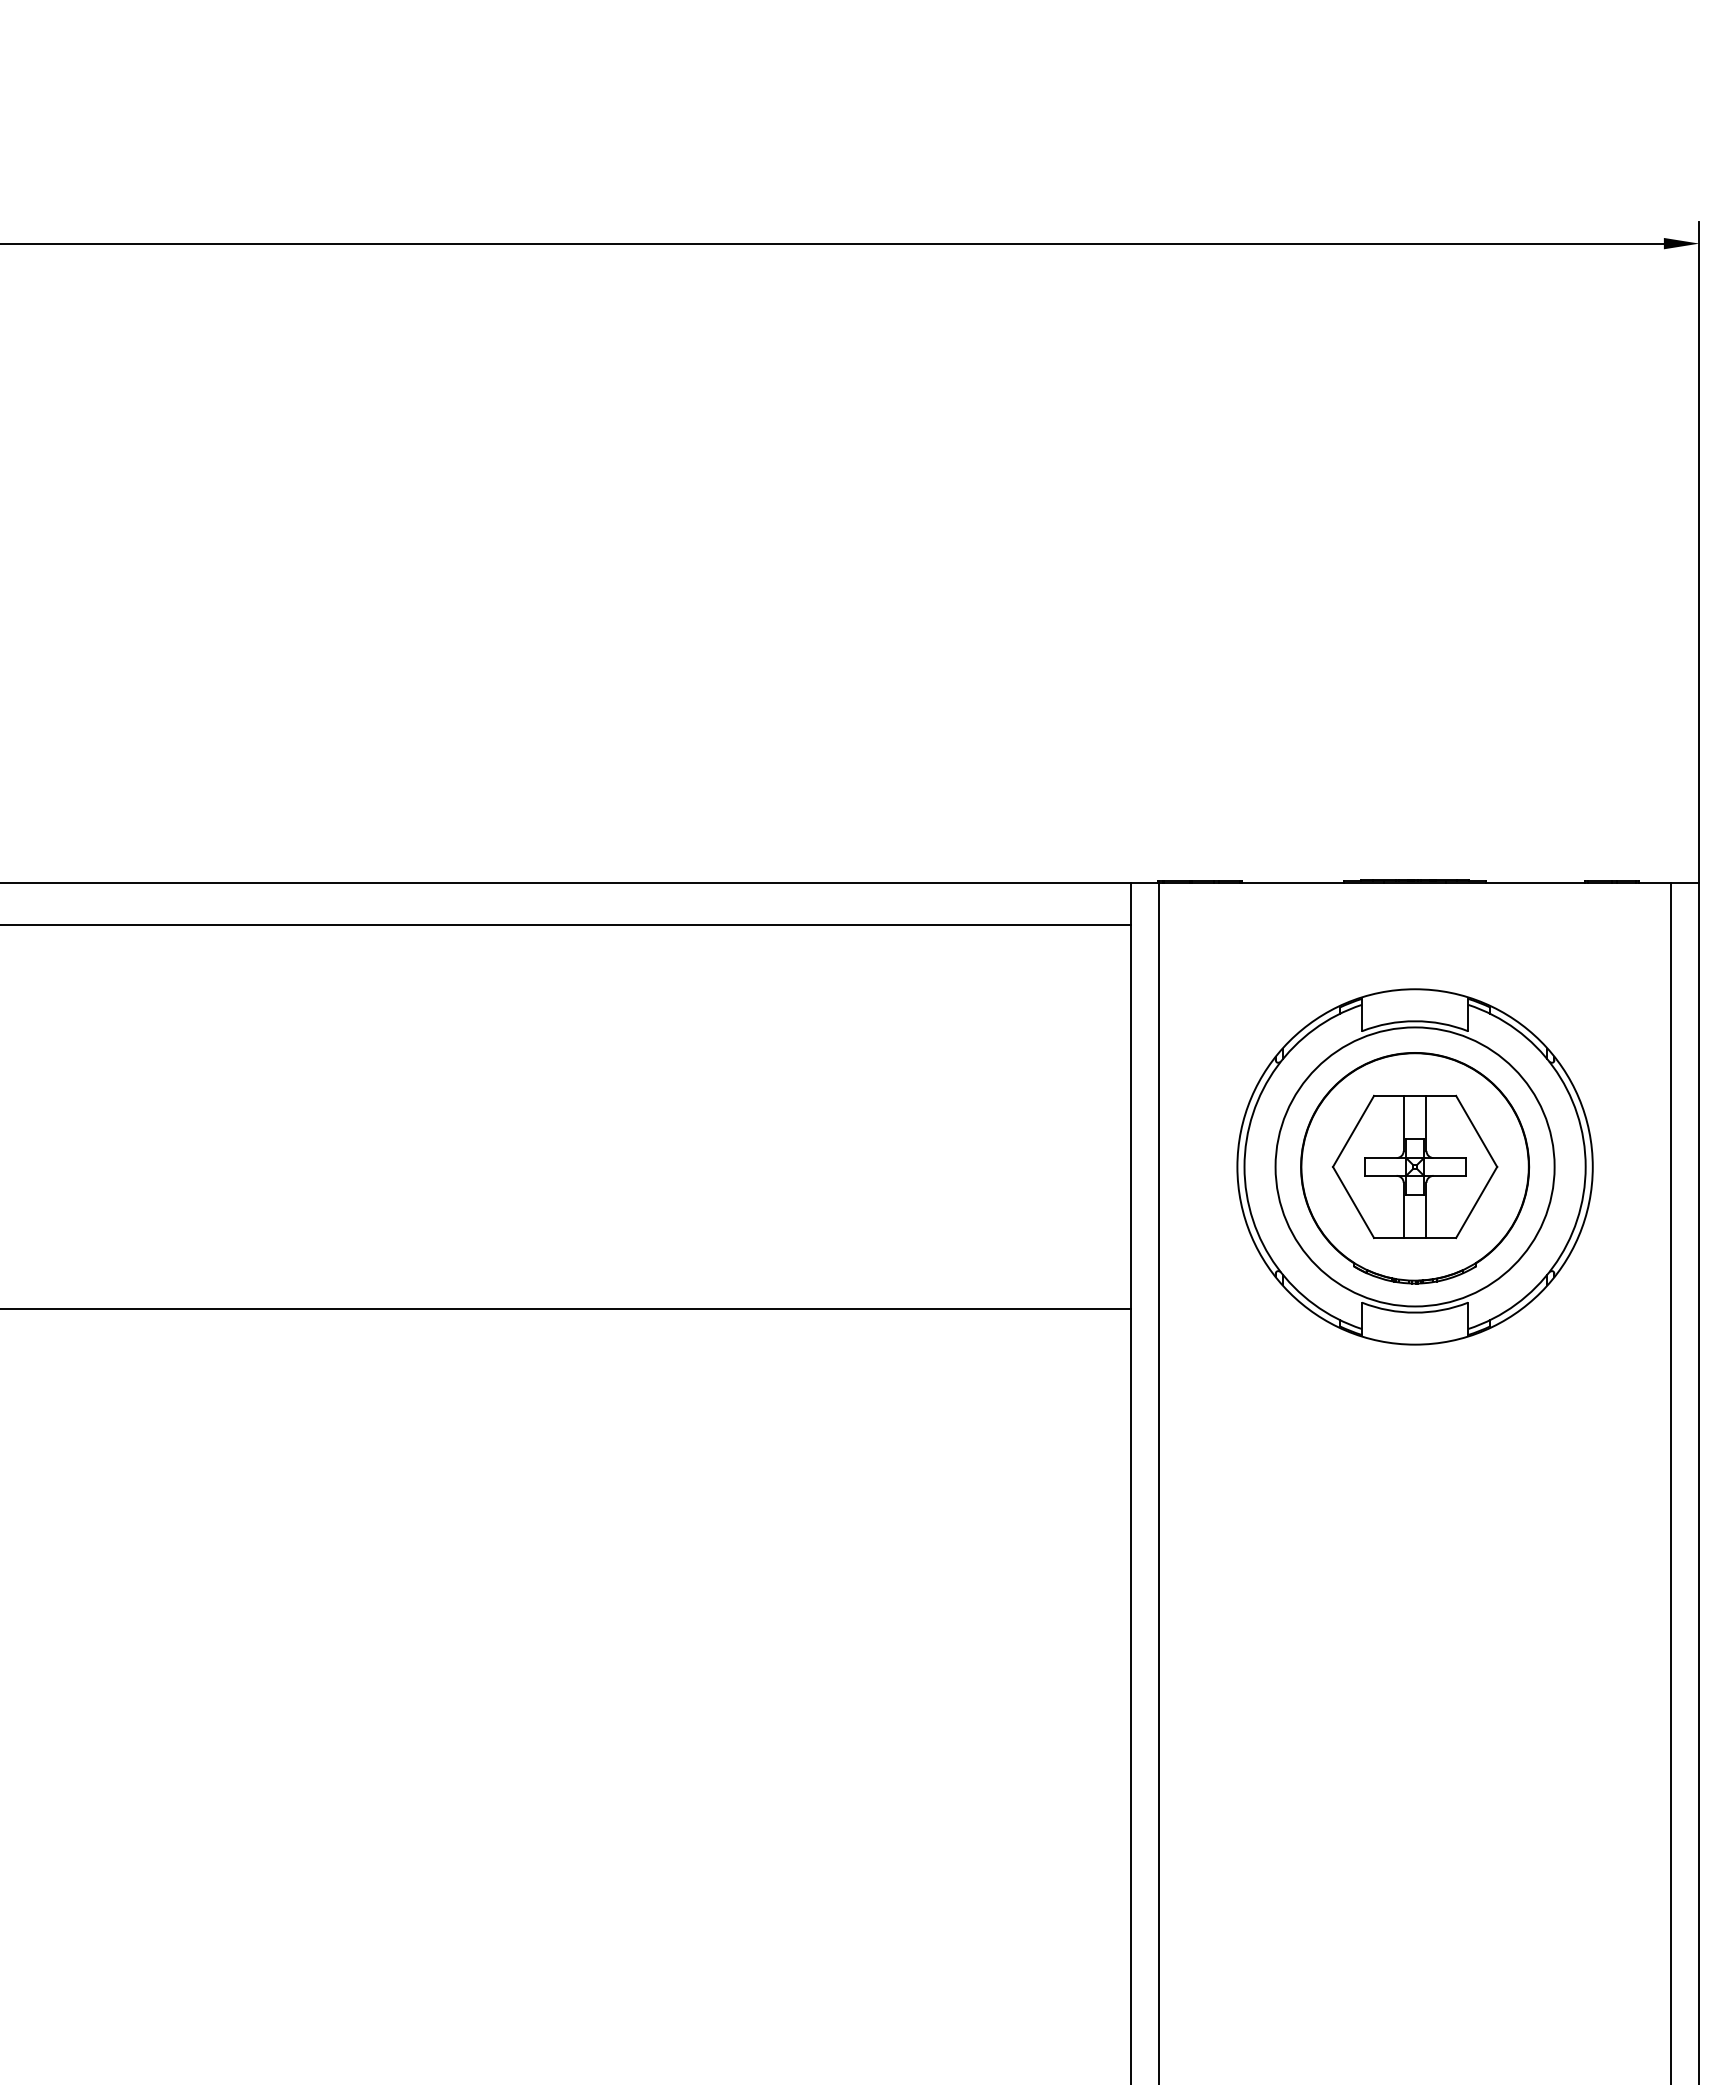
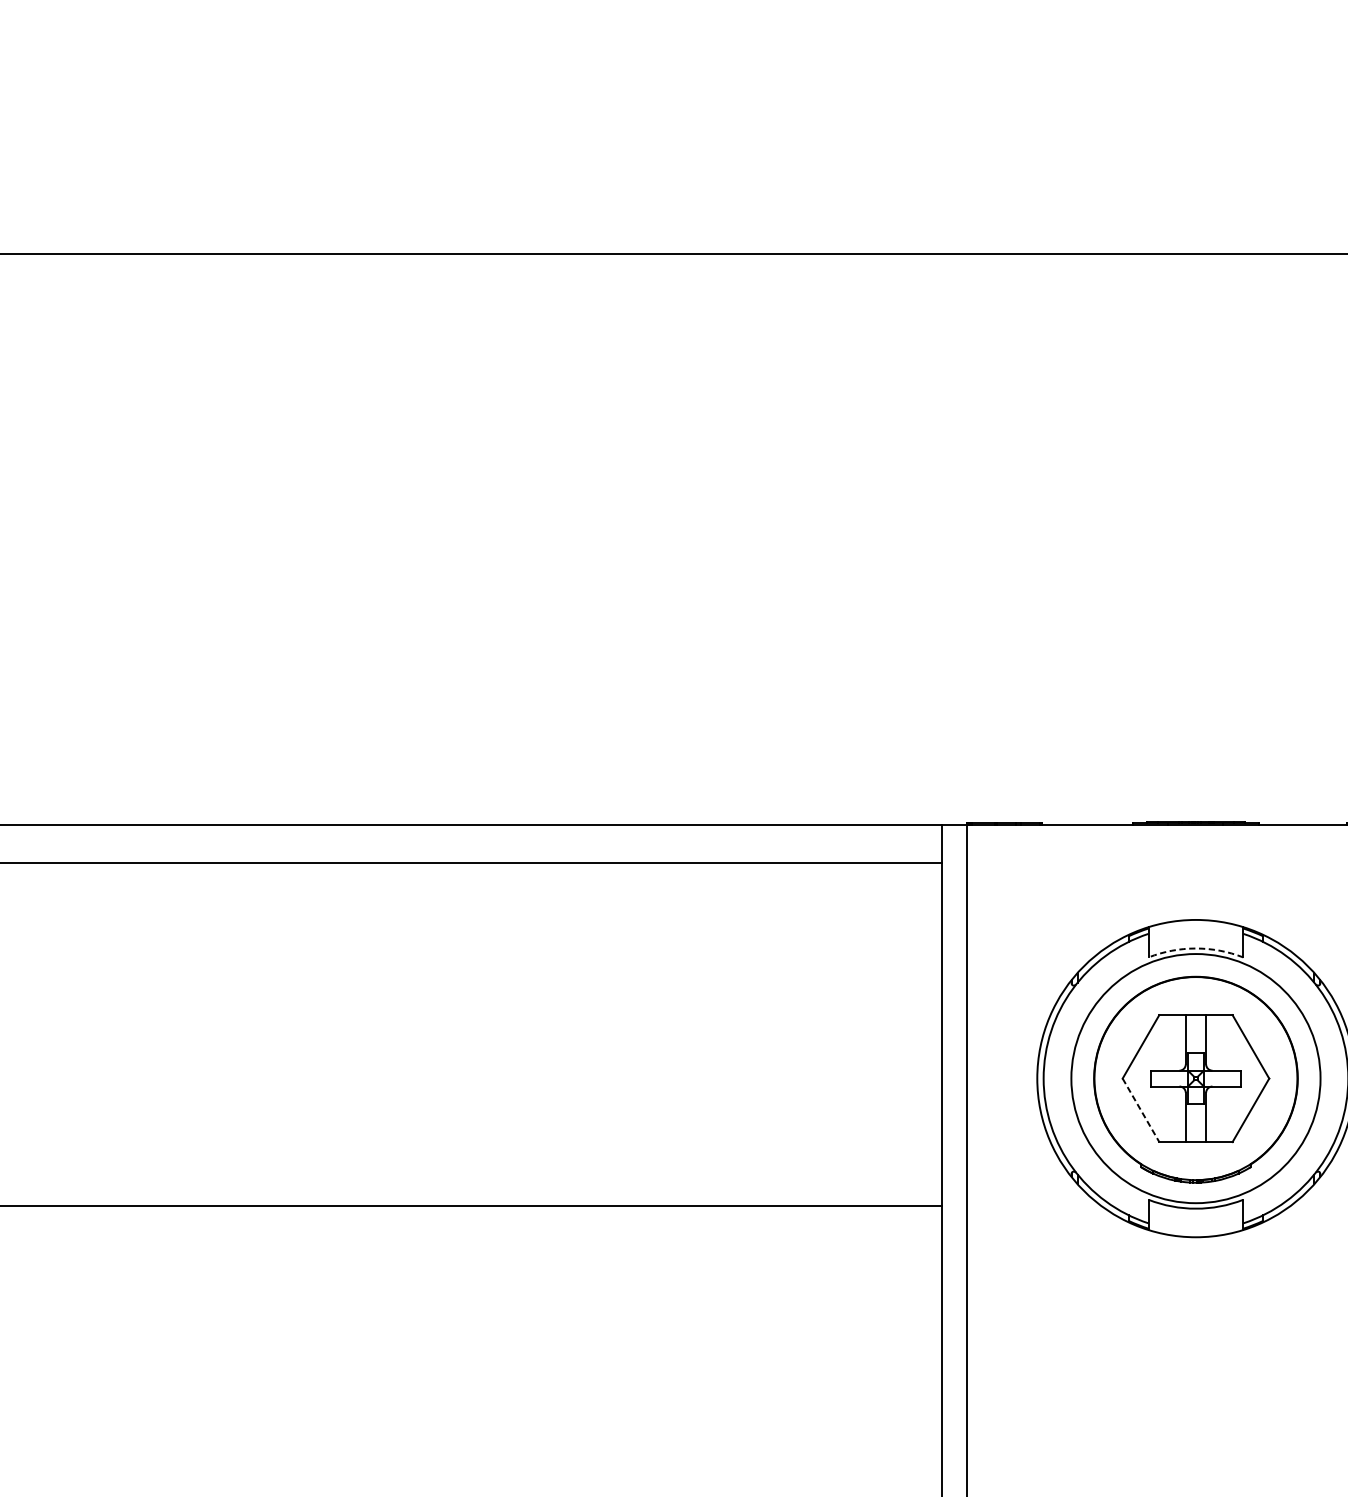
arc: (1415, 1021) -> (1196, 948), solid -> dashed
line: (1353, 1202) -> (1140, 1110), solid -> dashed

